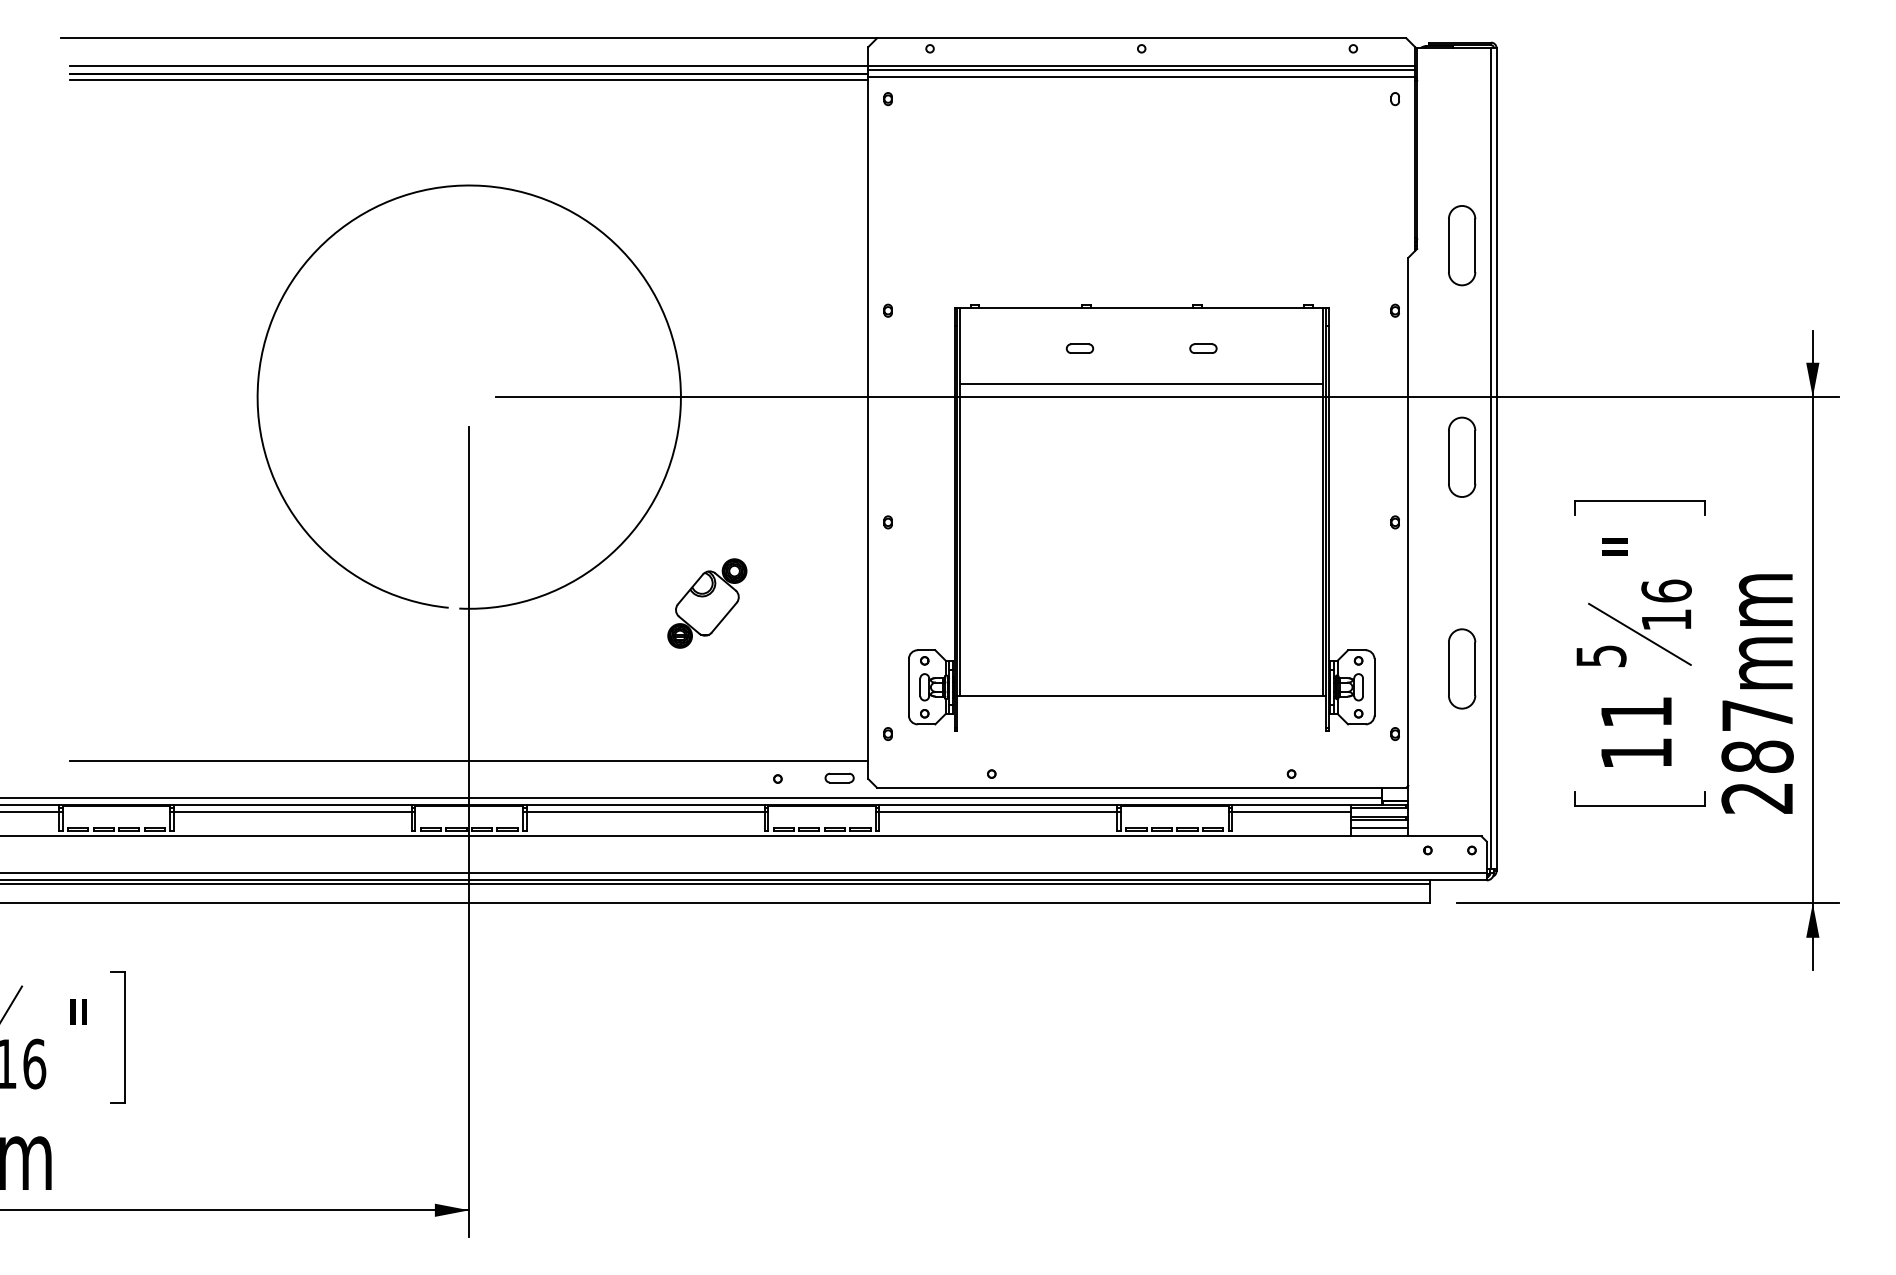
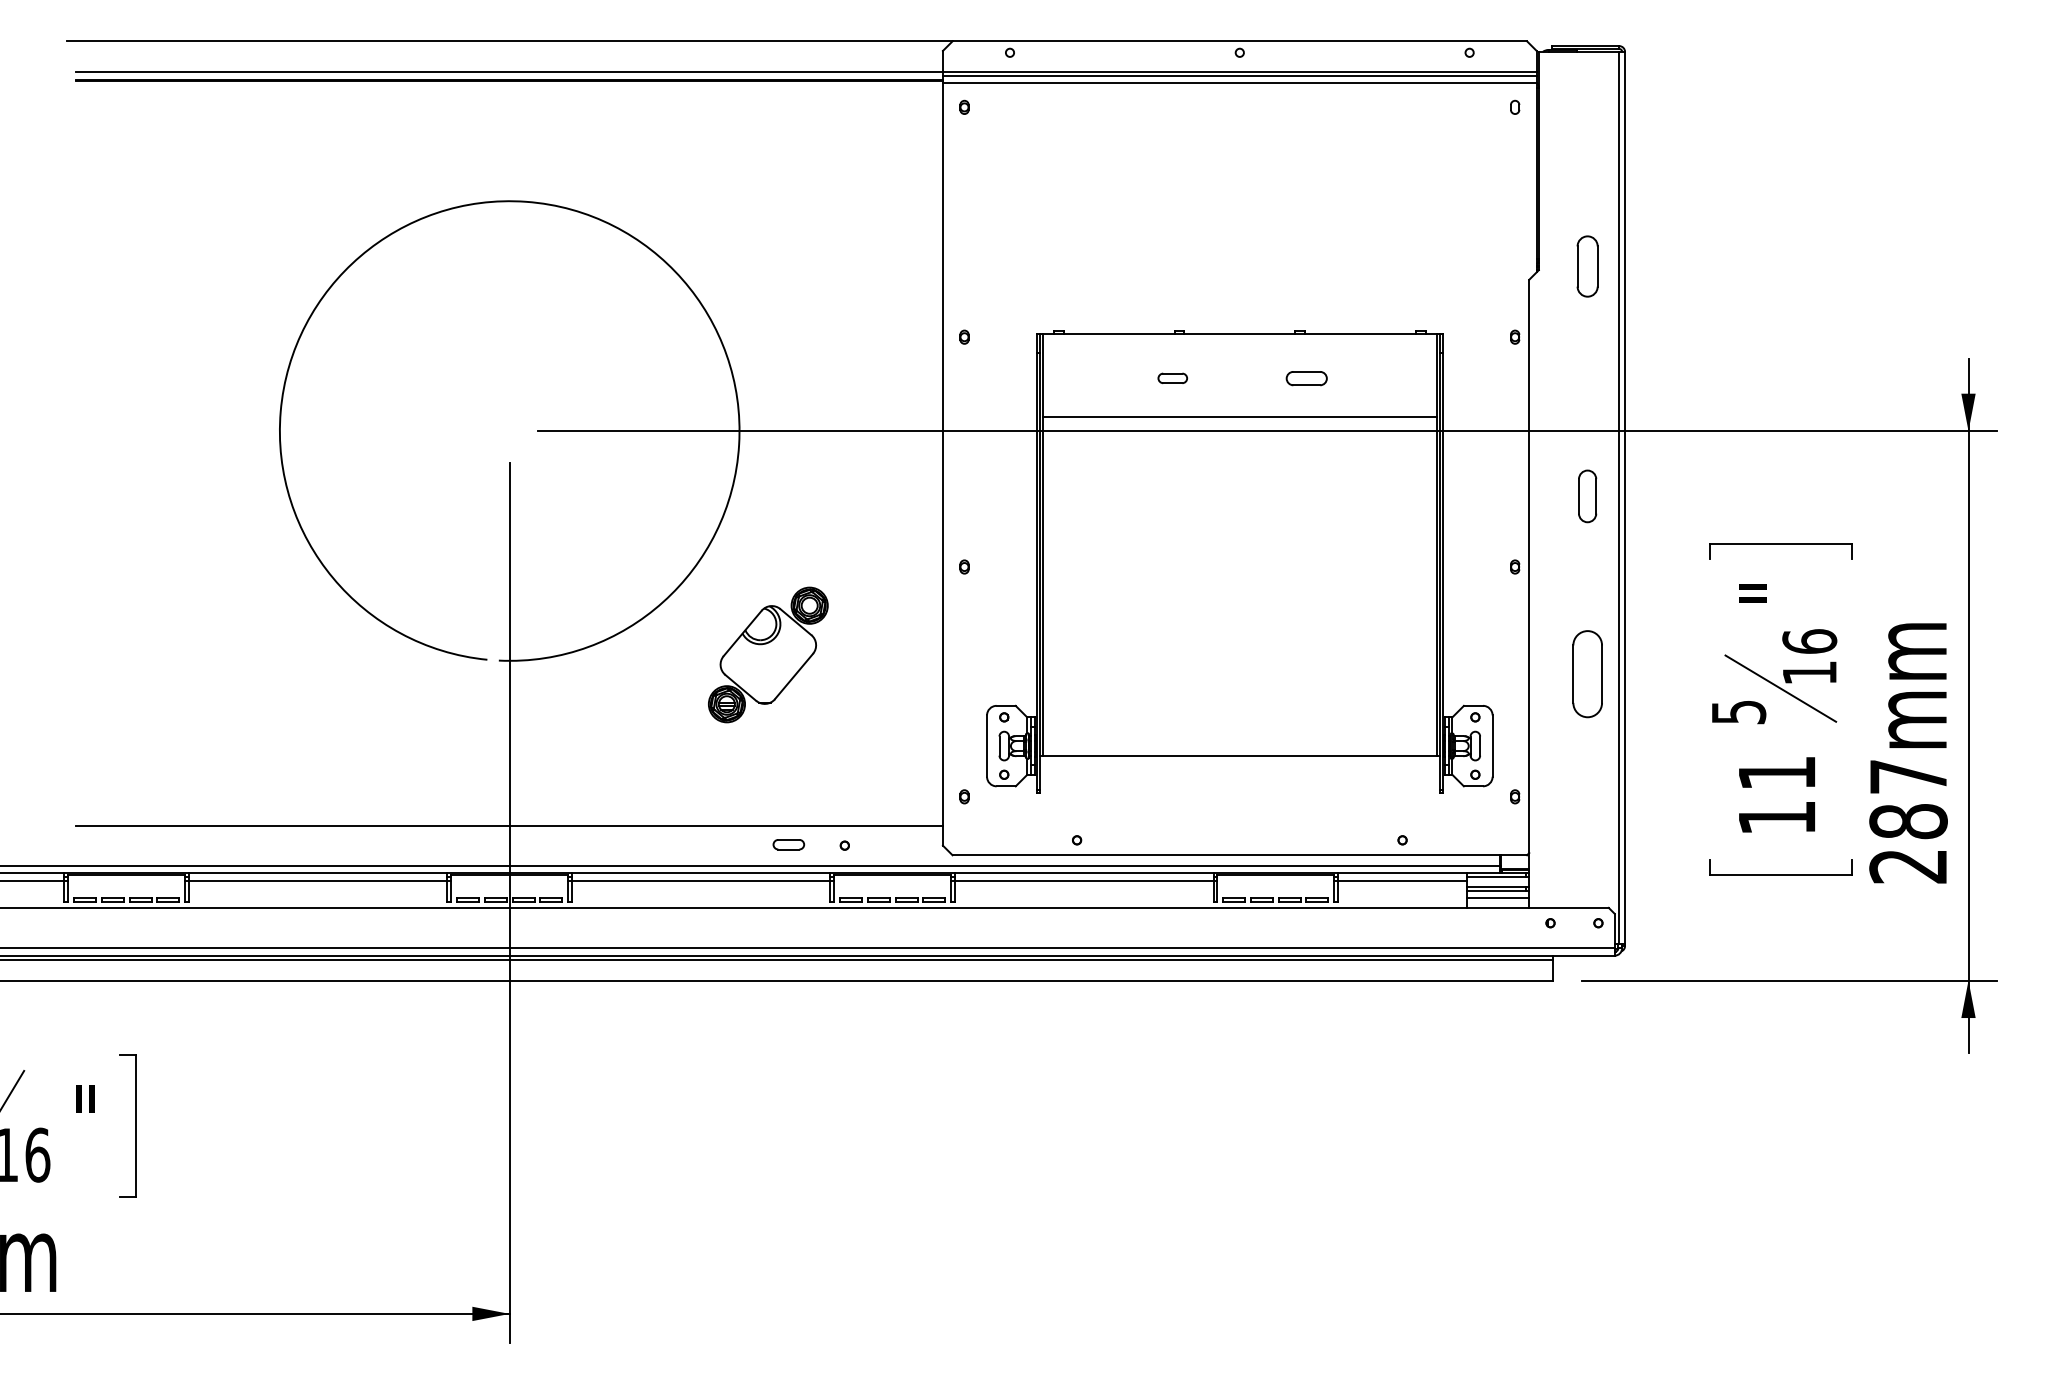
line: (469, 79) -> (509, 86), removed
part: (1461, 245) -> (1587, 266), size x0.7
part: (1203, 347) -> (1306, 377), size x1.4
part: (1461, 457) -> (1587, 496), size x0.6
part: (706, 603) -> (767, 655), size x1.4
part: (1461, 669) -> (1587, 674), moved
part: (839, 777) -> (788, 844), moved

